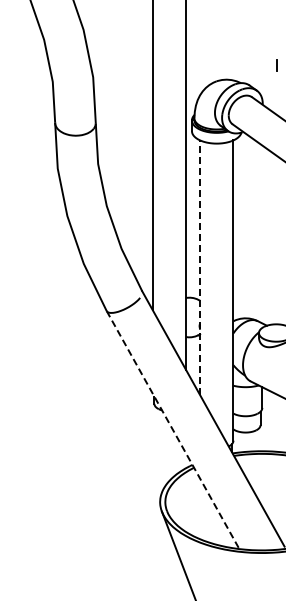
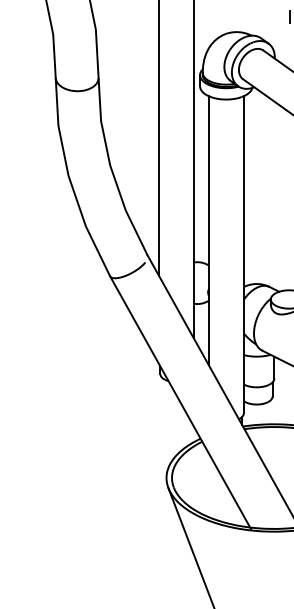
line: (200, 267) -> (209, 230), dashed -> solid
line: (173, 431) -> (180, 403), dashed -> solid

